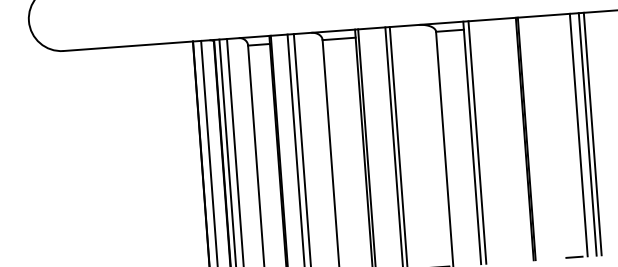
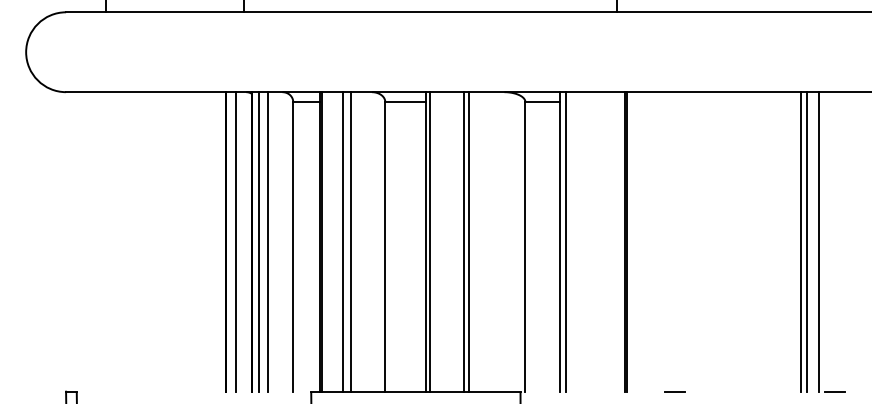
line: (592, 133) -> (708, 241), removed
line: (578, 134) -> (691, 241), removed
line: (587, 134) -> (702, 241), removed

